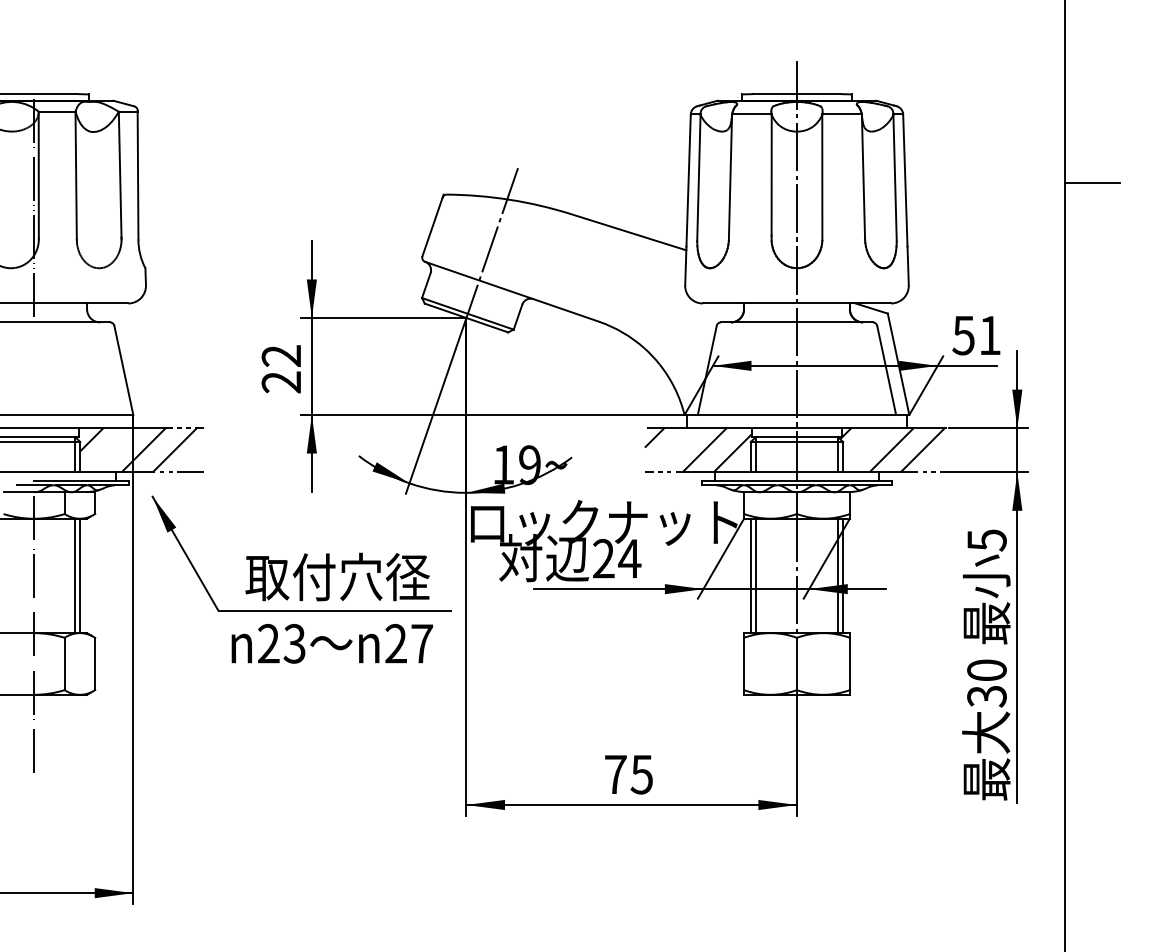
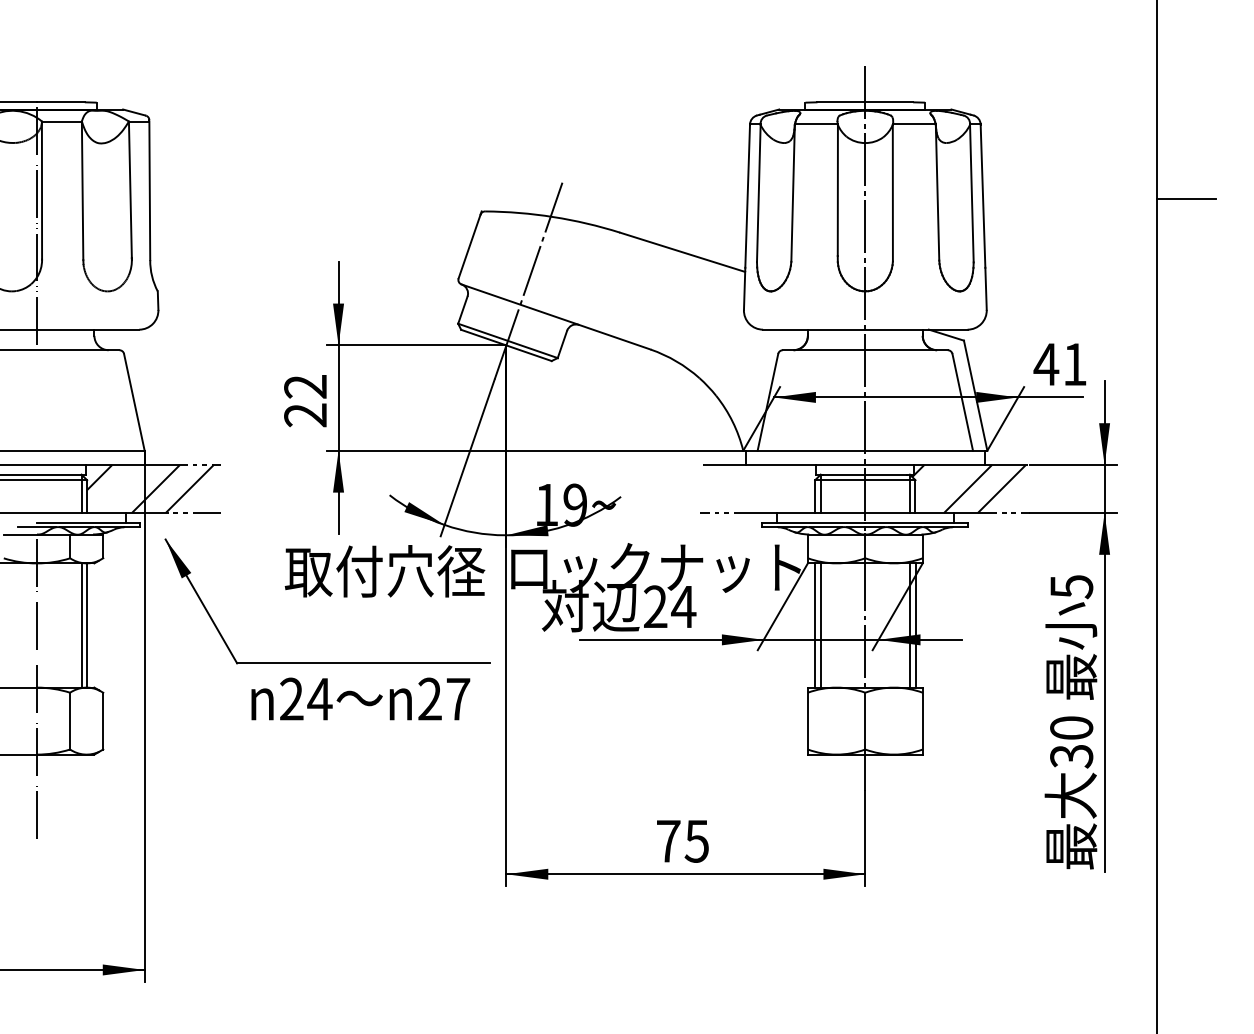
text: (963, 335) -> (1046, 364), 51 -> 41
hatch: (697, 450) -> (757, 489), removed
text: (337, 576) -> (384, 570), moved
text: (294, 643) -> (319, 698), 23 -> 24

